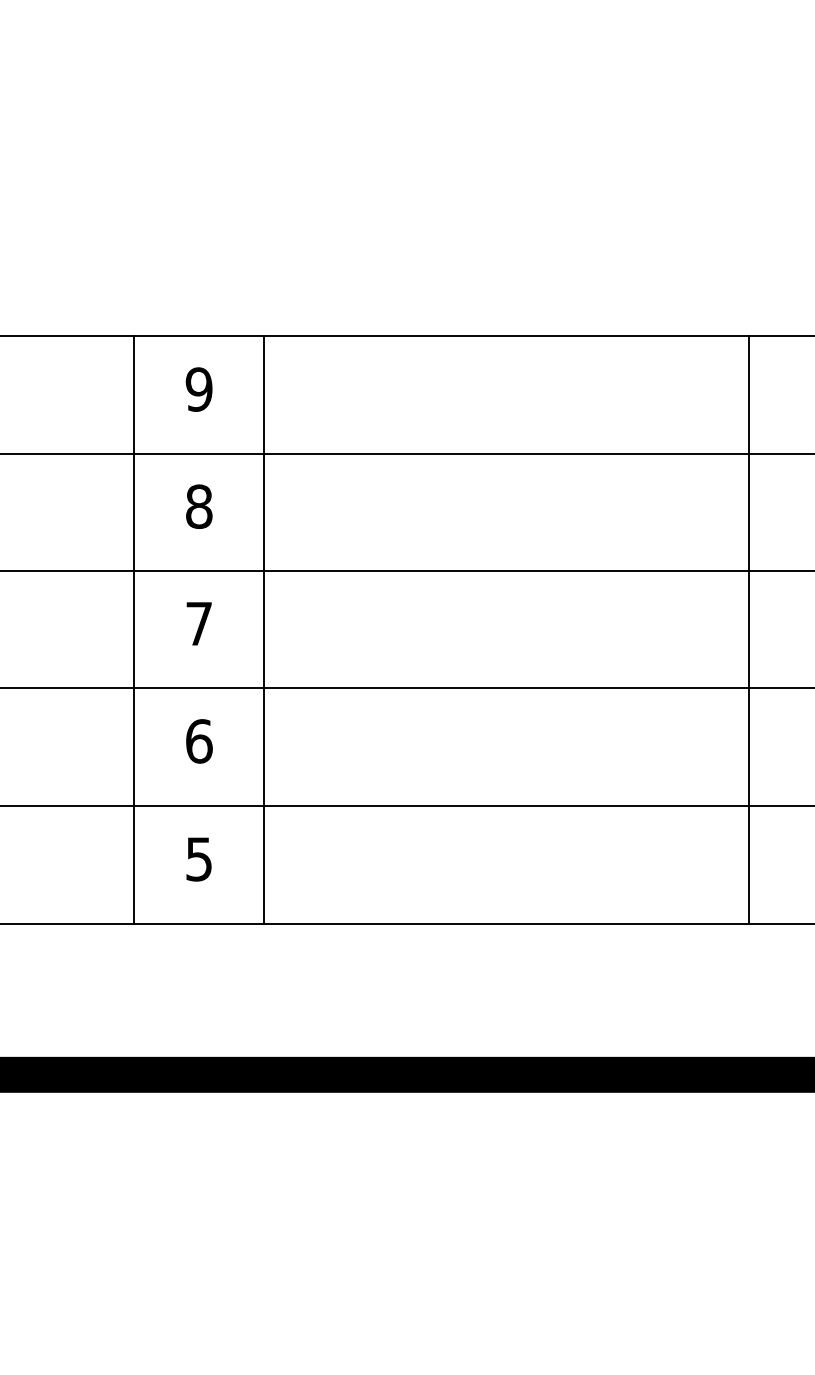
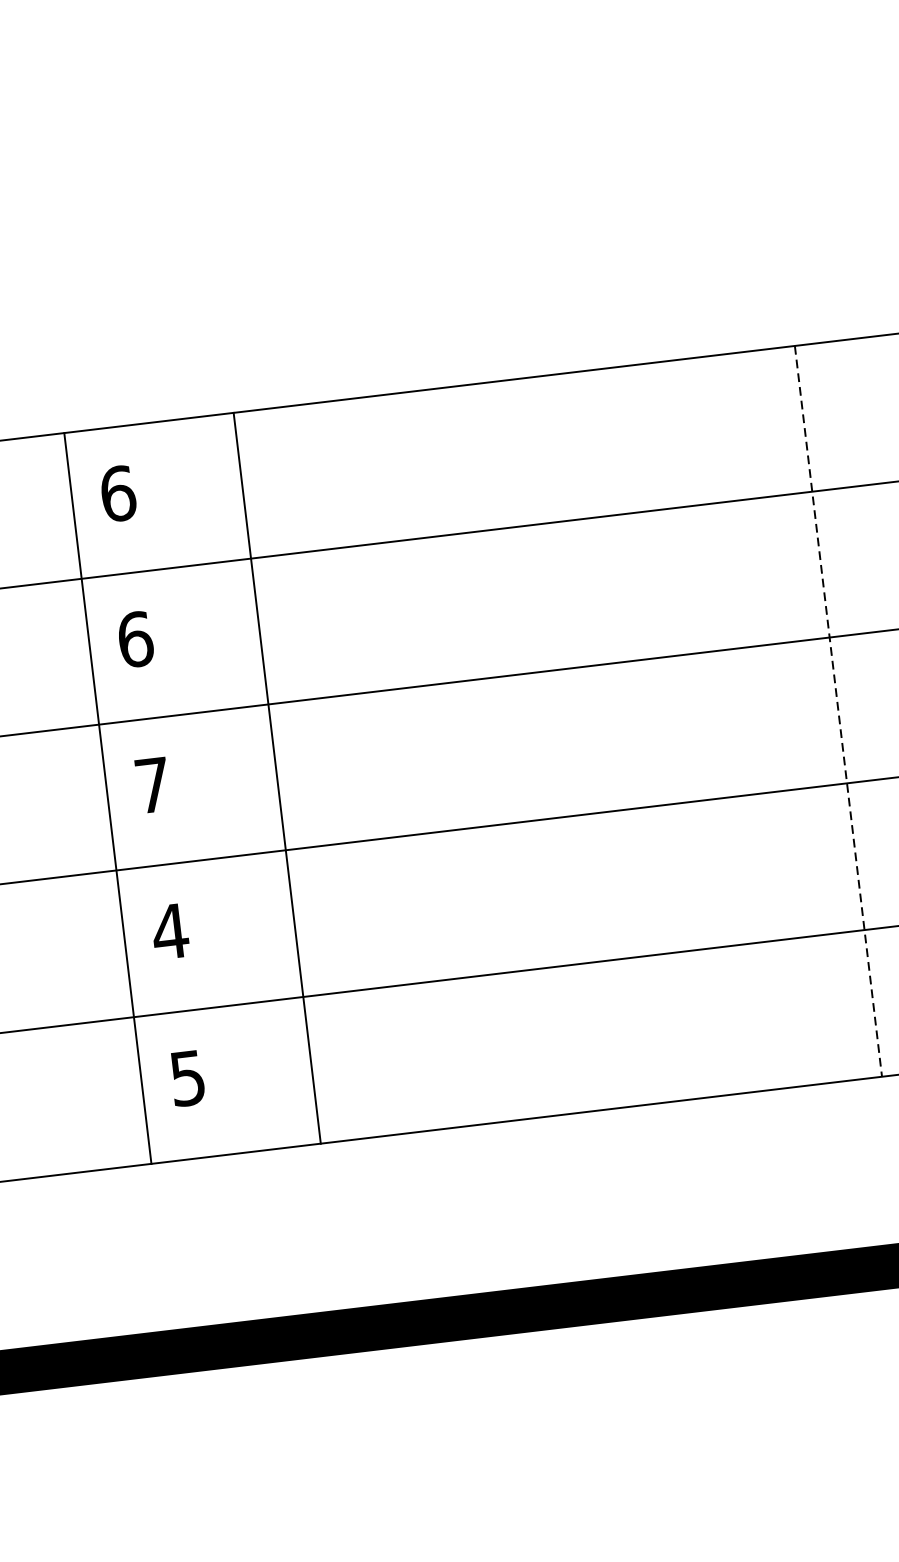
text: (198, 389) -> (117, 493), 9 -> 6
text: (199, 506) -> (135, 639), 8 -> 6
line: (134, 629) -> (108, 797), moved
line: (264, 629) -> (277, 777), moved
line: (749, 630) -> (838, 711), solid -> dashed
text: (199, 741) -> (170, 931), 6 -> 4

